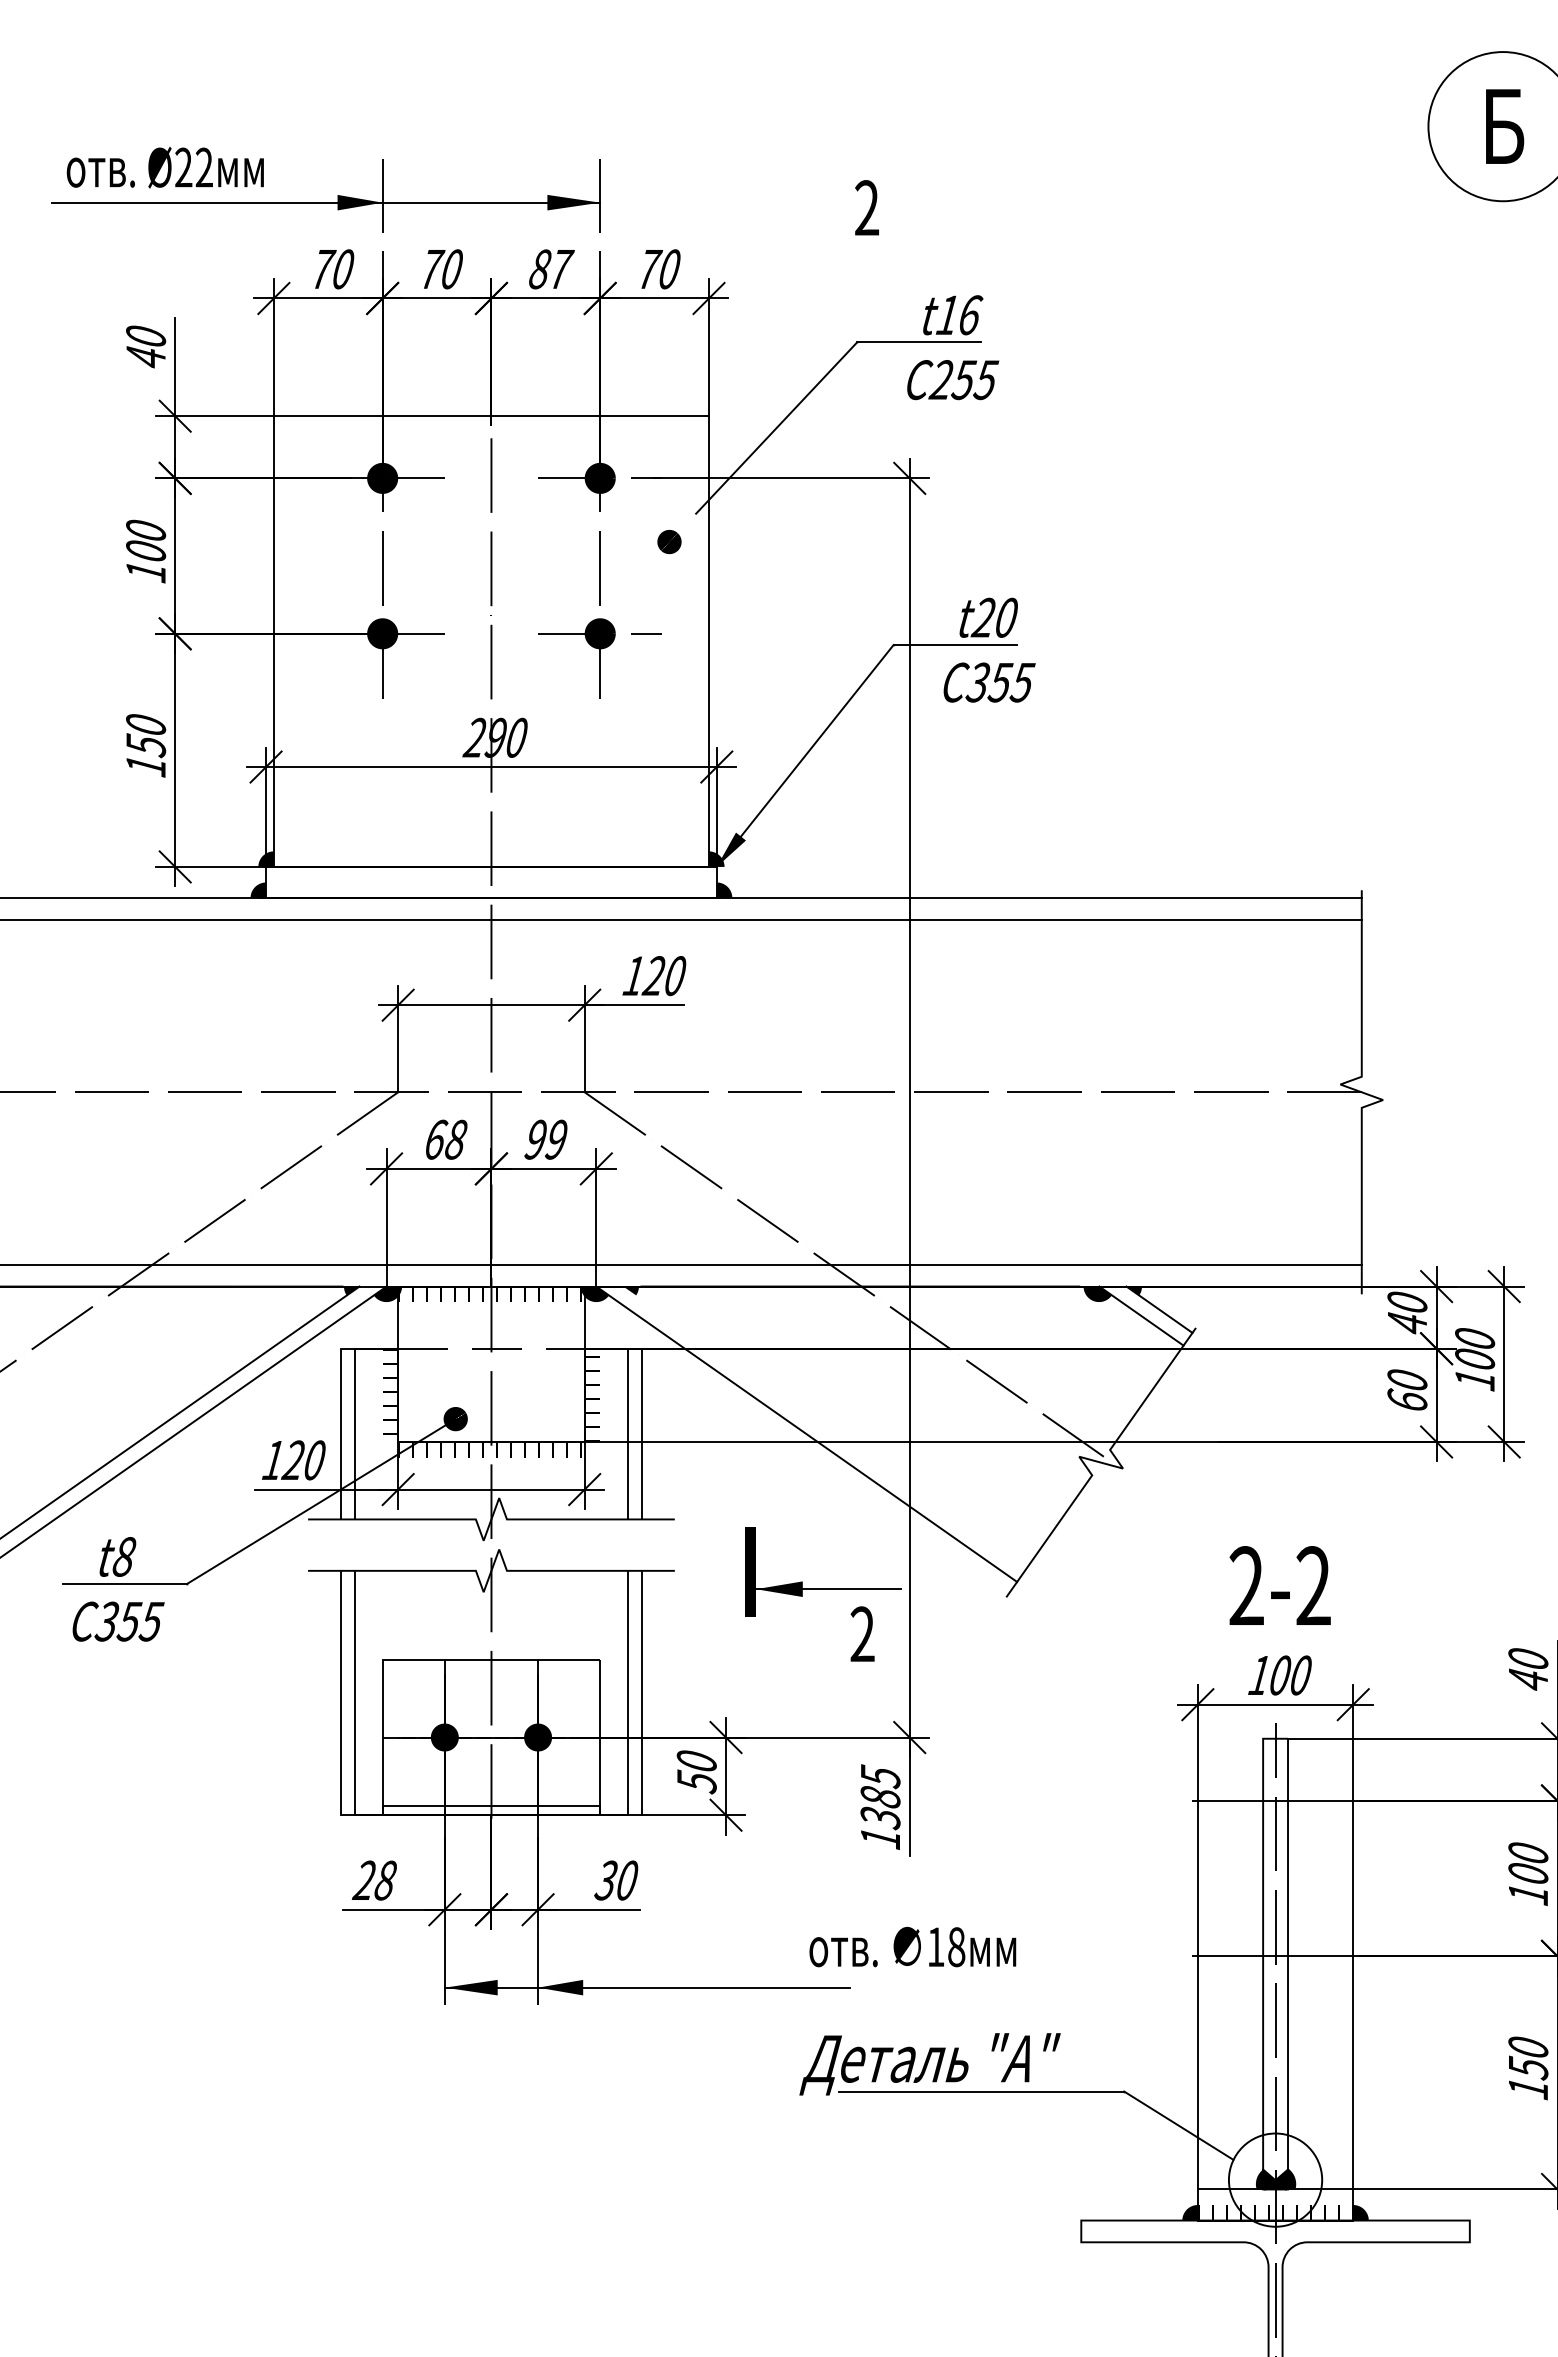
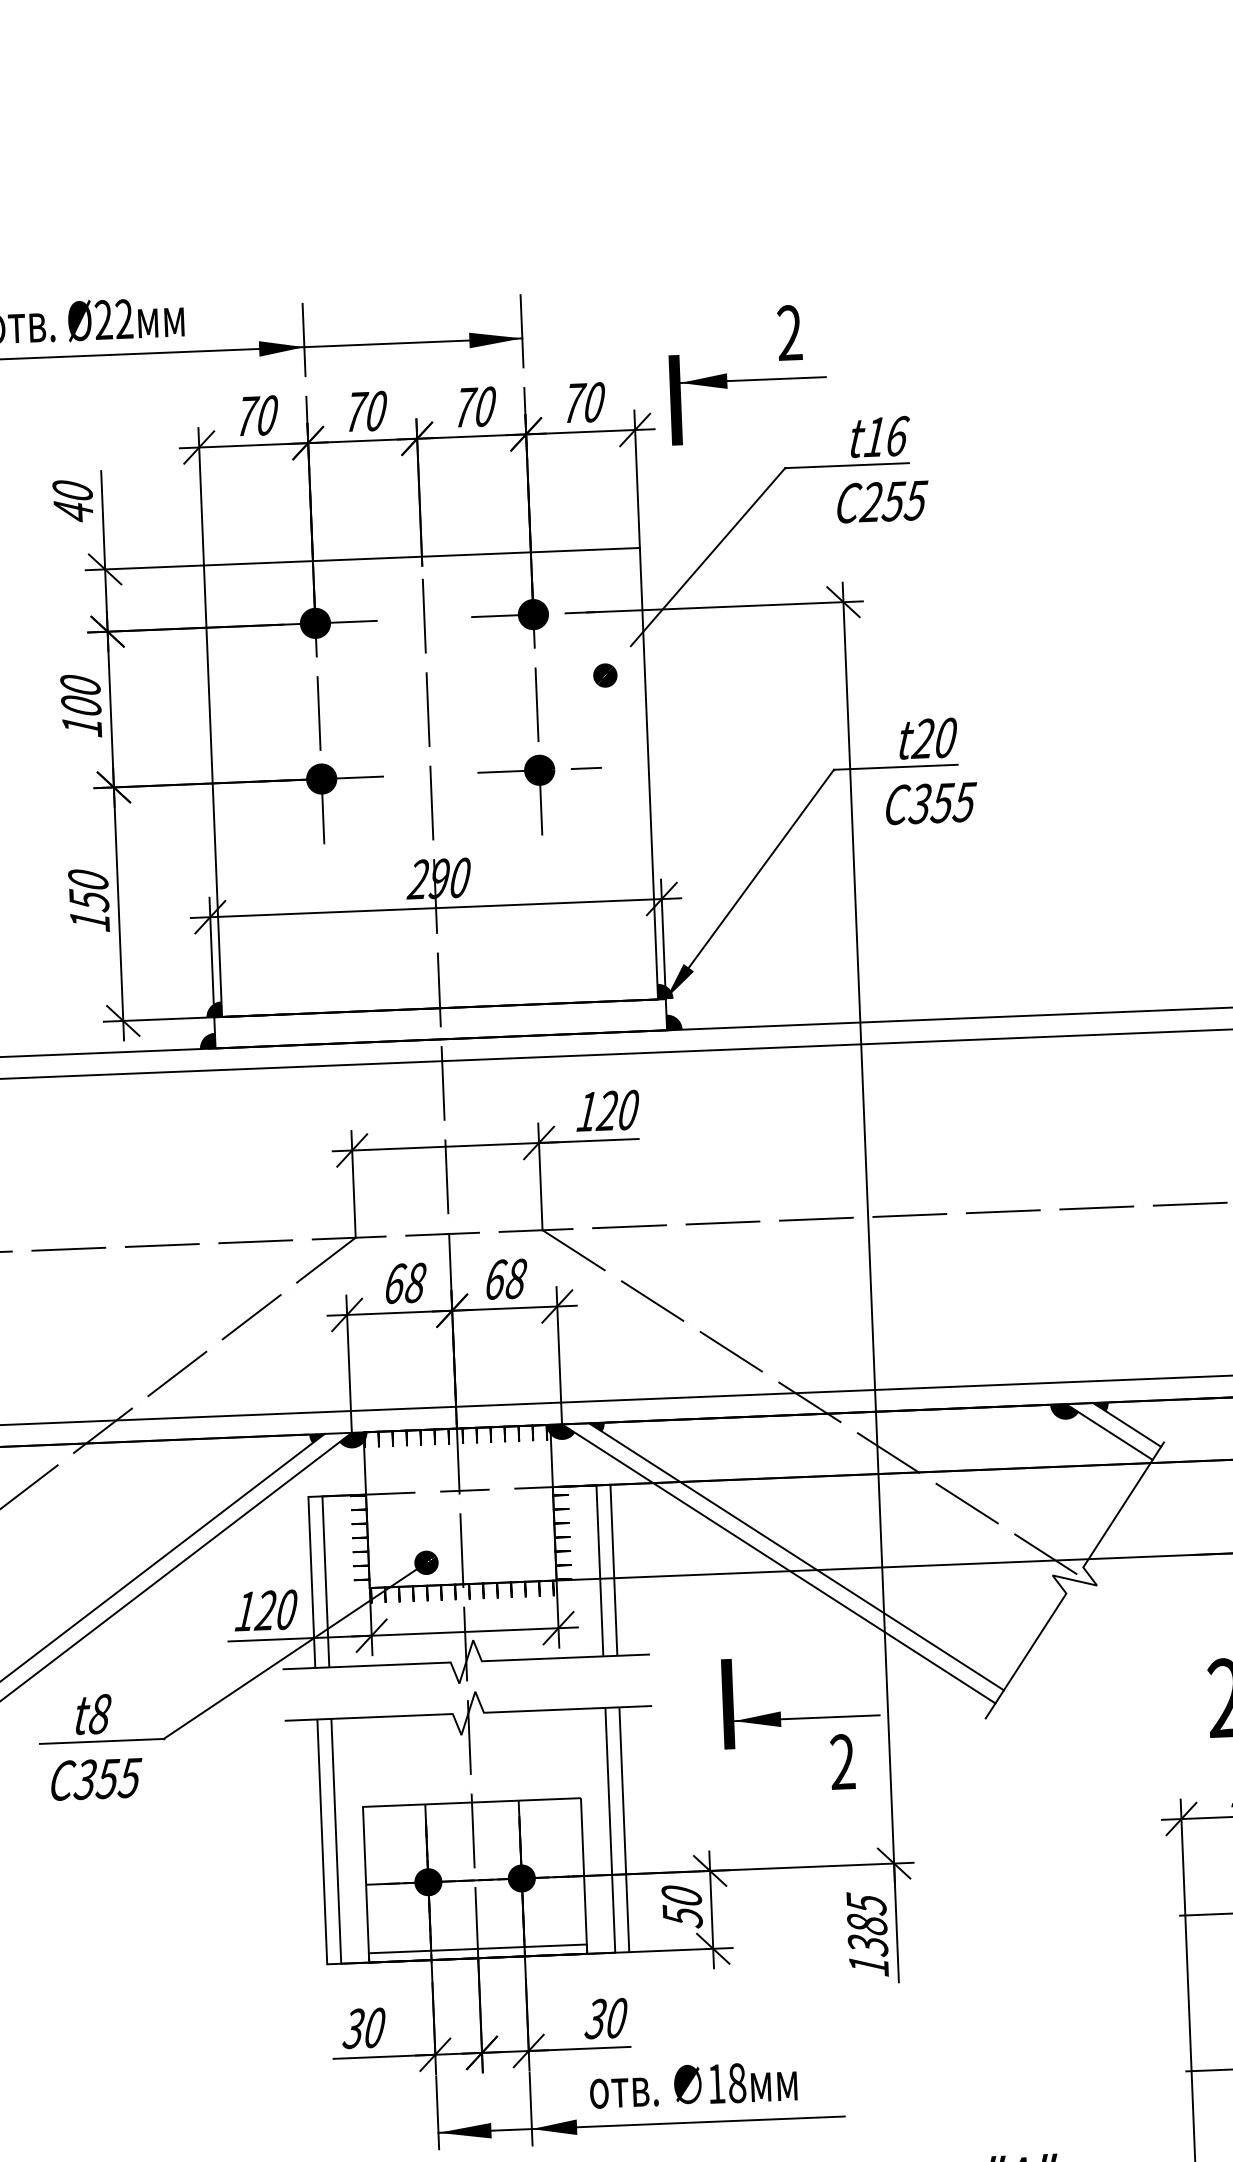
part: (823, 253) -> (748, 380), added
text: (551, 269) -> (476, 407), 87 -> 70
text: (545, 1139) -> (505, 1279), 99 -> 68
line: (824, 1427) -> (796, 1556), added
text: (373, 1880) -> (362, 2028), 28 -> 30
text: (912, 1946) -> (693, 2084), moved

